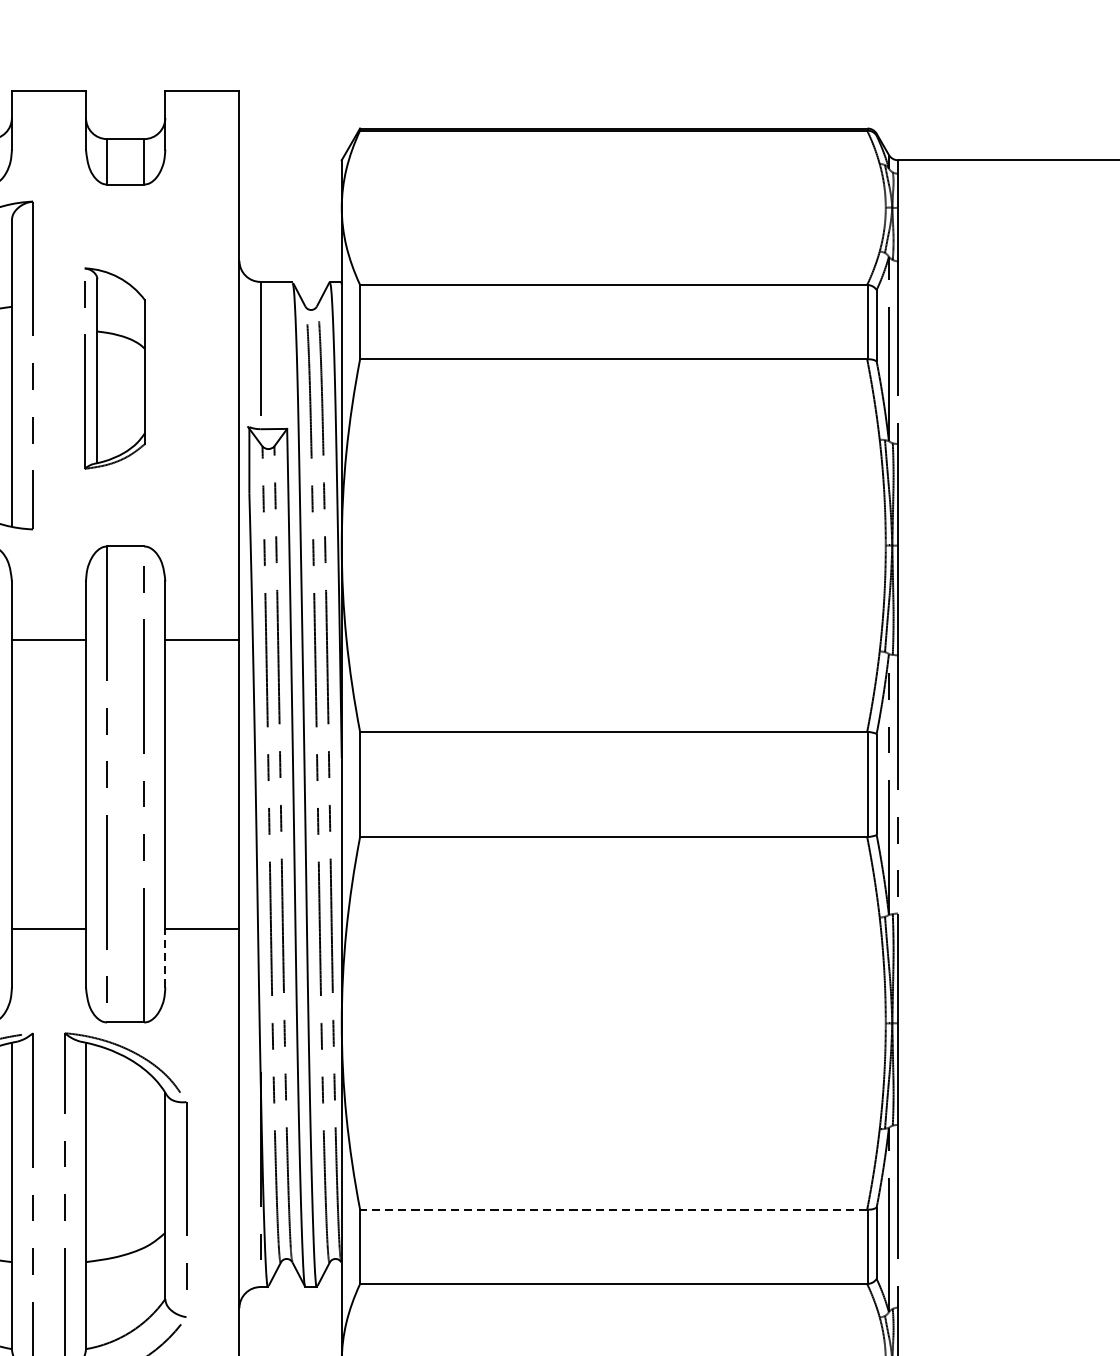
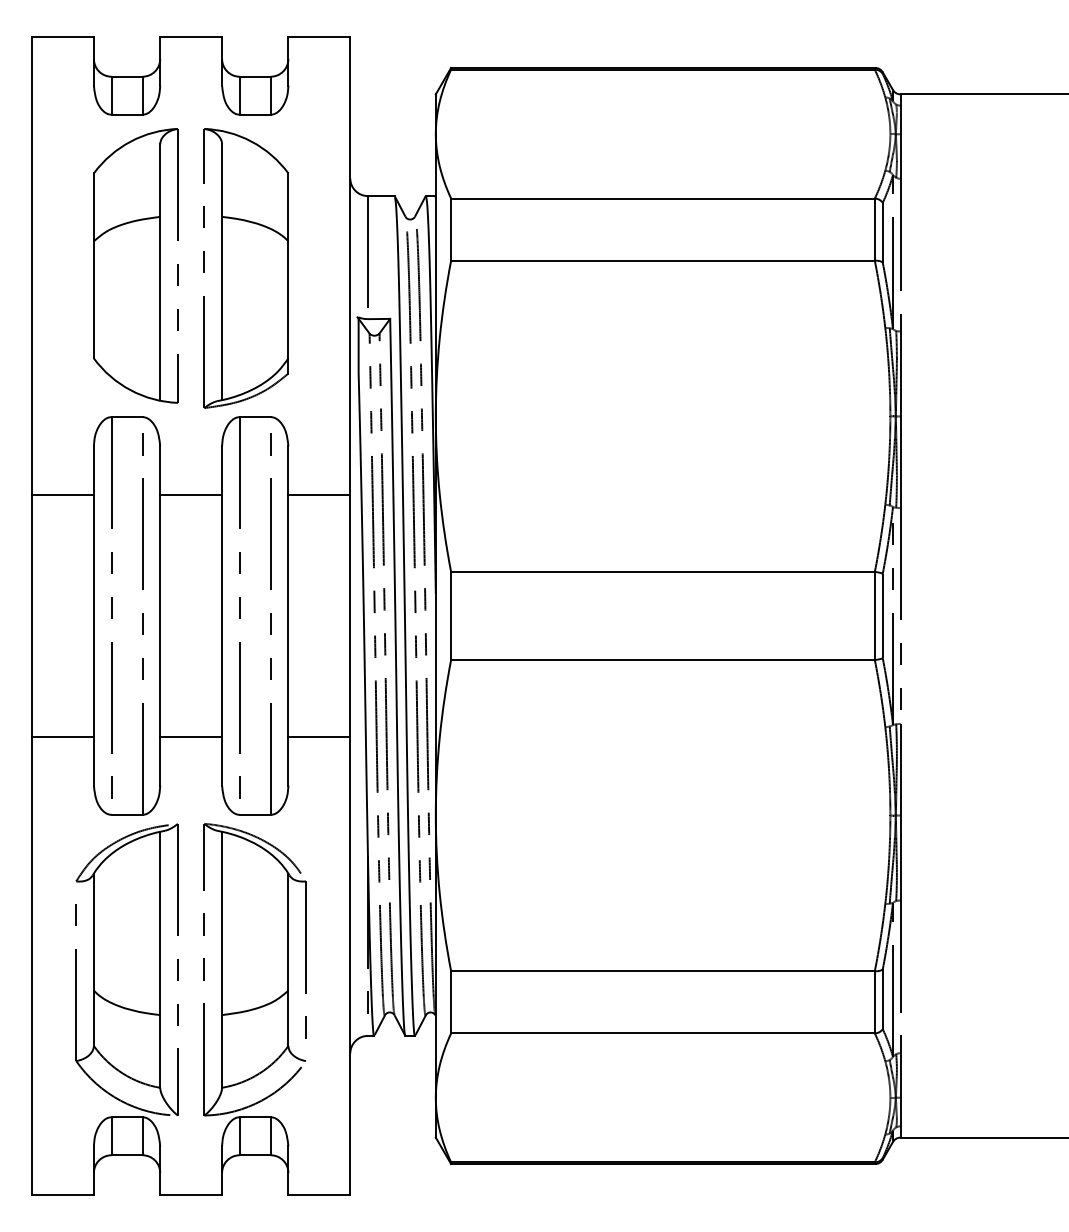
part: (114, 368) -> (245, 268), size x1.67
line: (165, 957) -> (288, 760), dashed -> solid
line: (613, 1209) -> (662, 971), dashed -> solid

